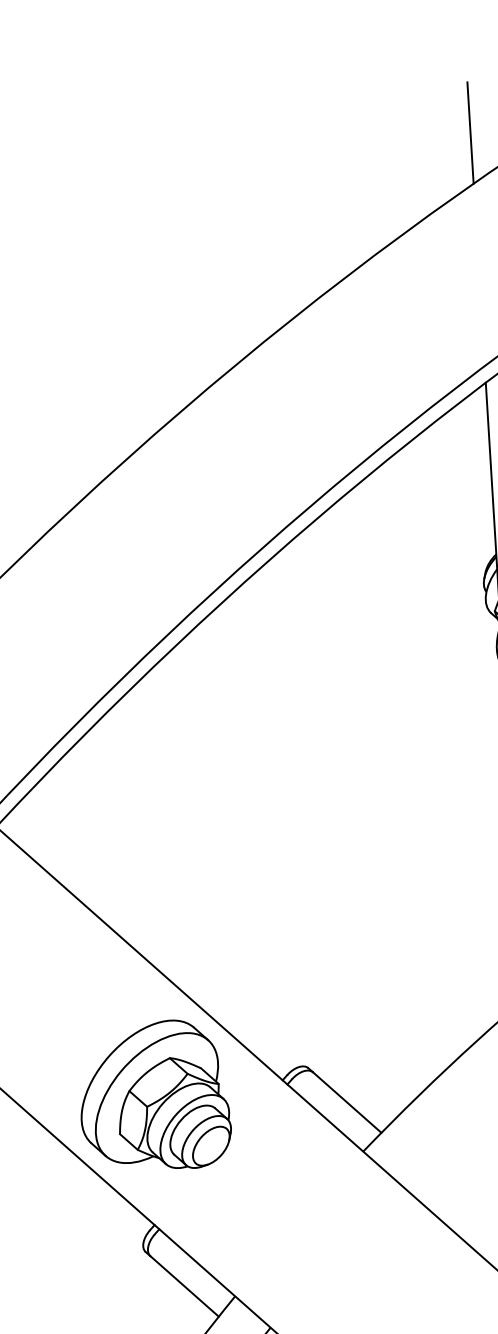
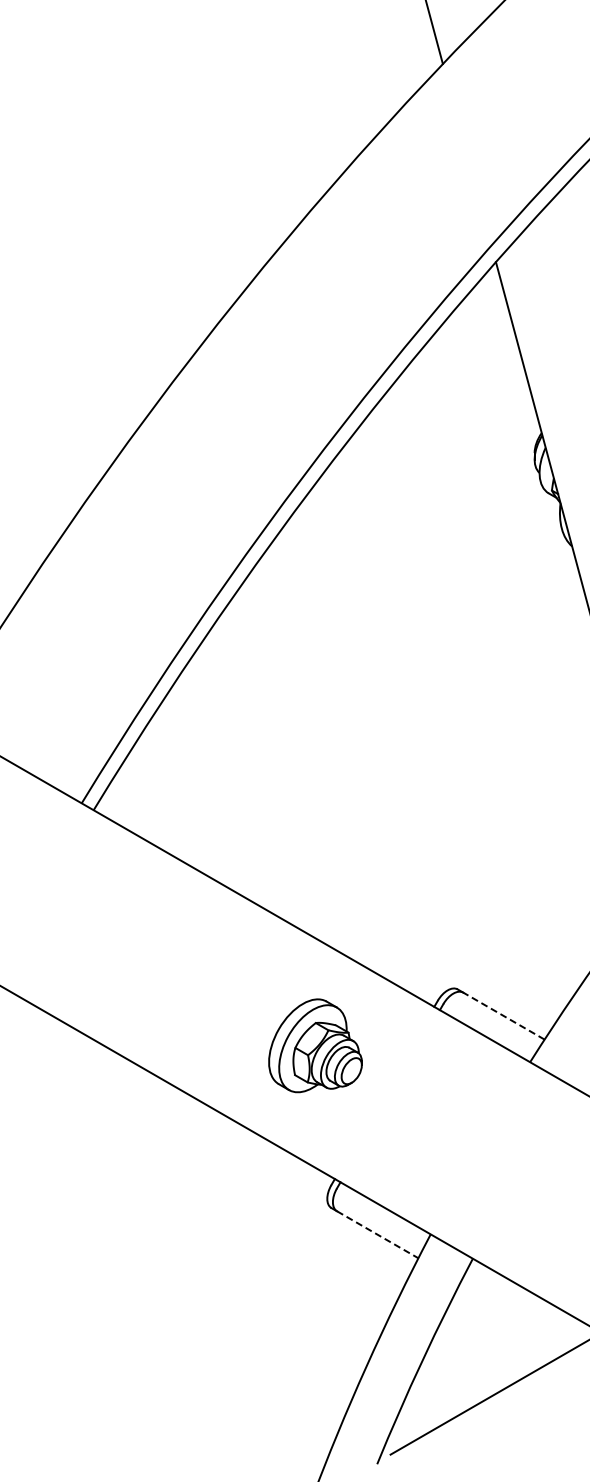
part: (162, 1094) -> (315, 1045), size x0.6
line: (346, 1102) -> (503, 1016), solid -> dashed
line: (184, 1286) -> (377, 1234), solid -> dashed

